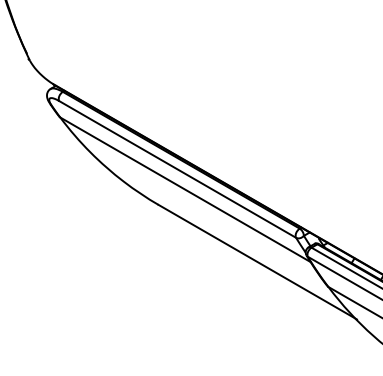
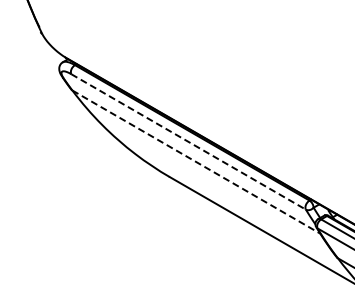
line: (177, 169) -> (188, 141), solid -> dashed
line: (185, 189) -> (196, 161), solid -> dashed

